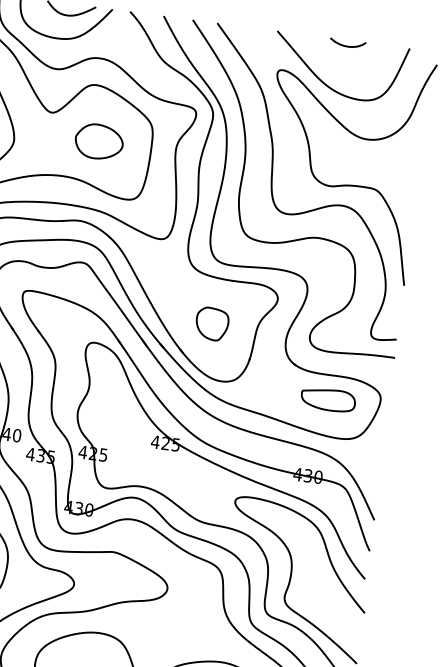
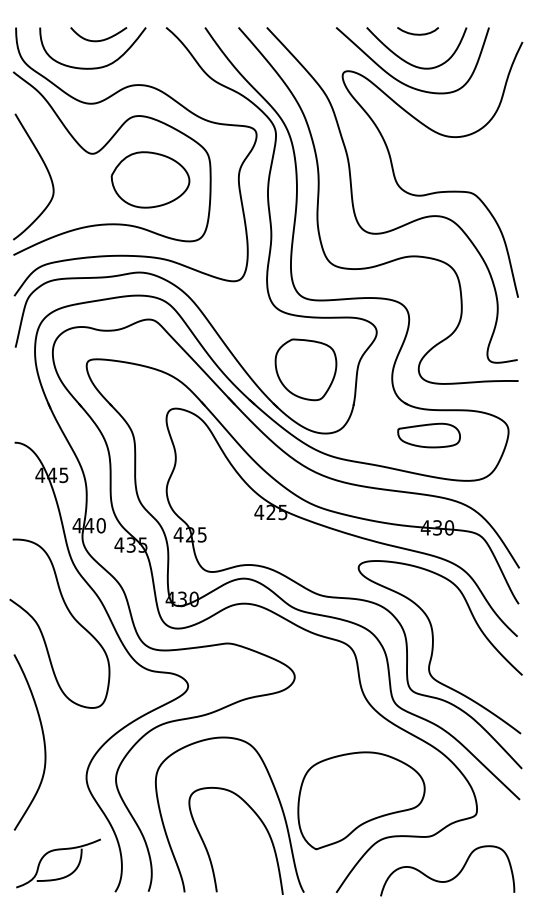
curve: (336, 69) -> (409, 62), added
part: (99, 141) -> (150, 179), size x1.43
part: (211, 323) -> (305, 369), size x1.67
part: (327, 399) -> (428, 435), moved

